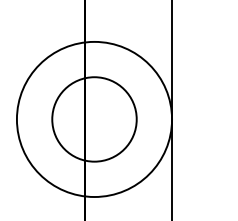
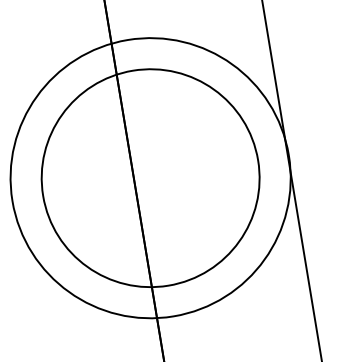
circle: (94, 119) -> (150, 178), size x1.43

